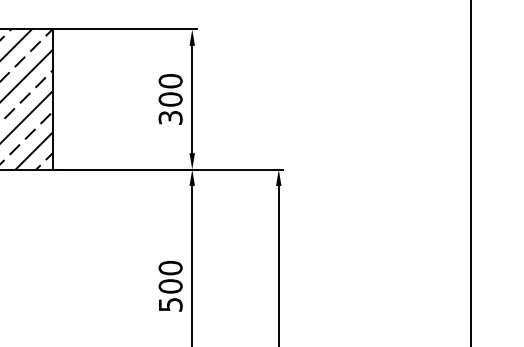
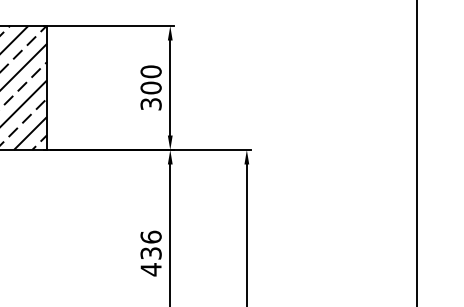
text: (169, 286) -> (150, 253), 500 -> 436

